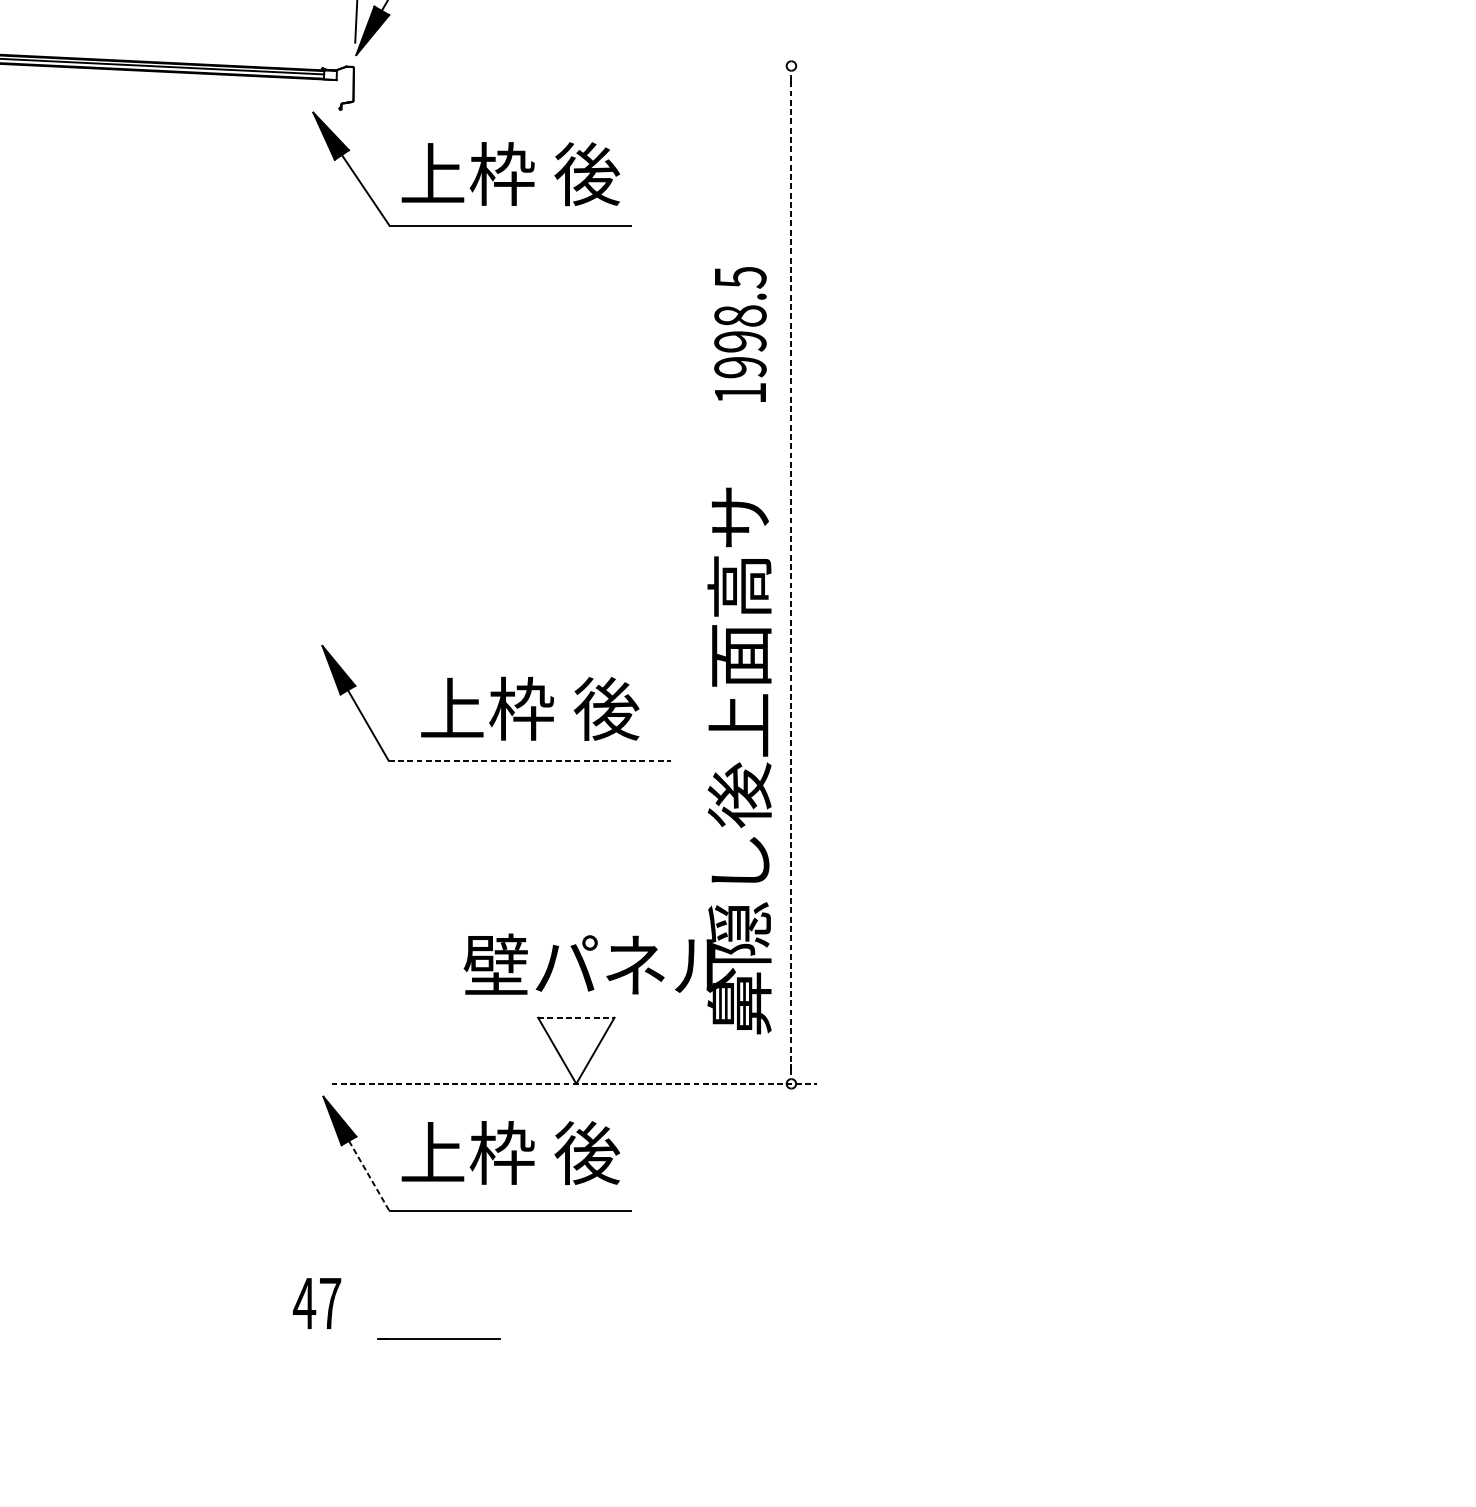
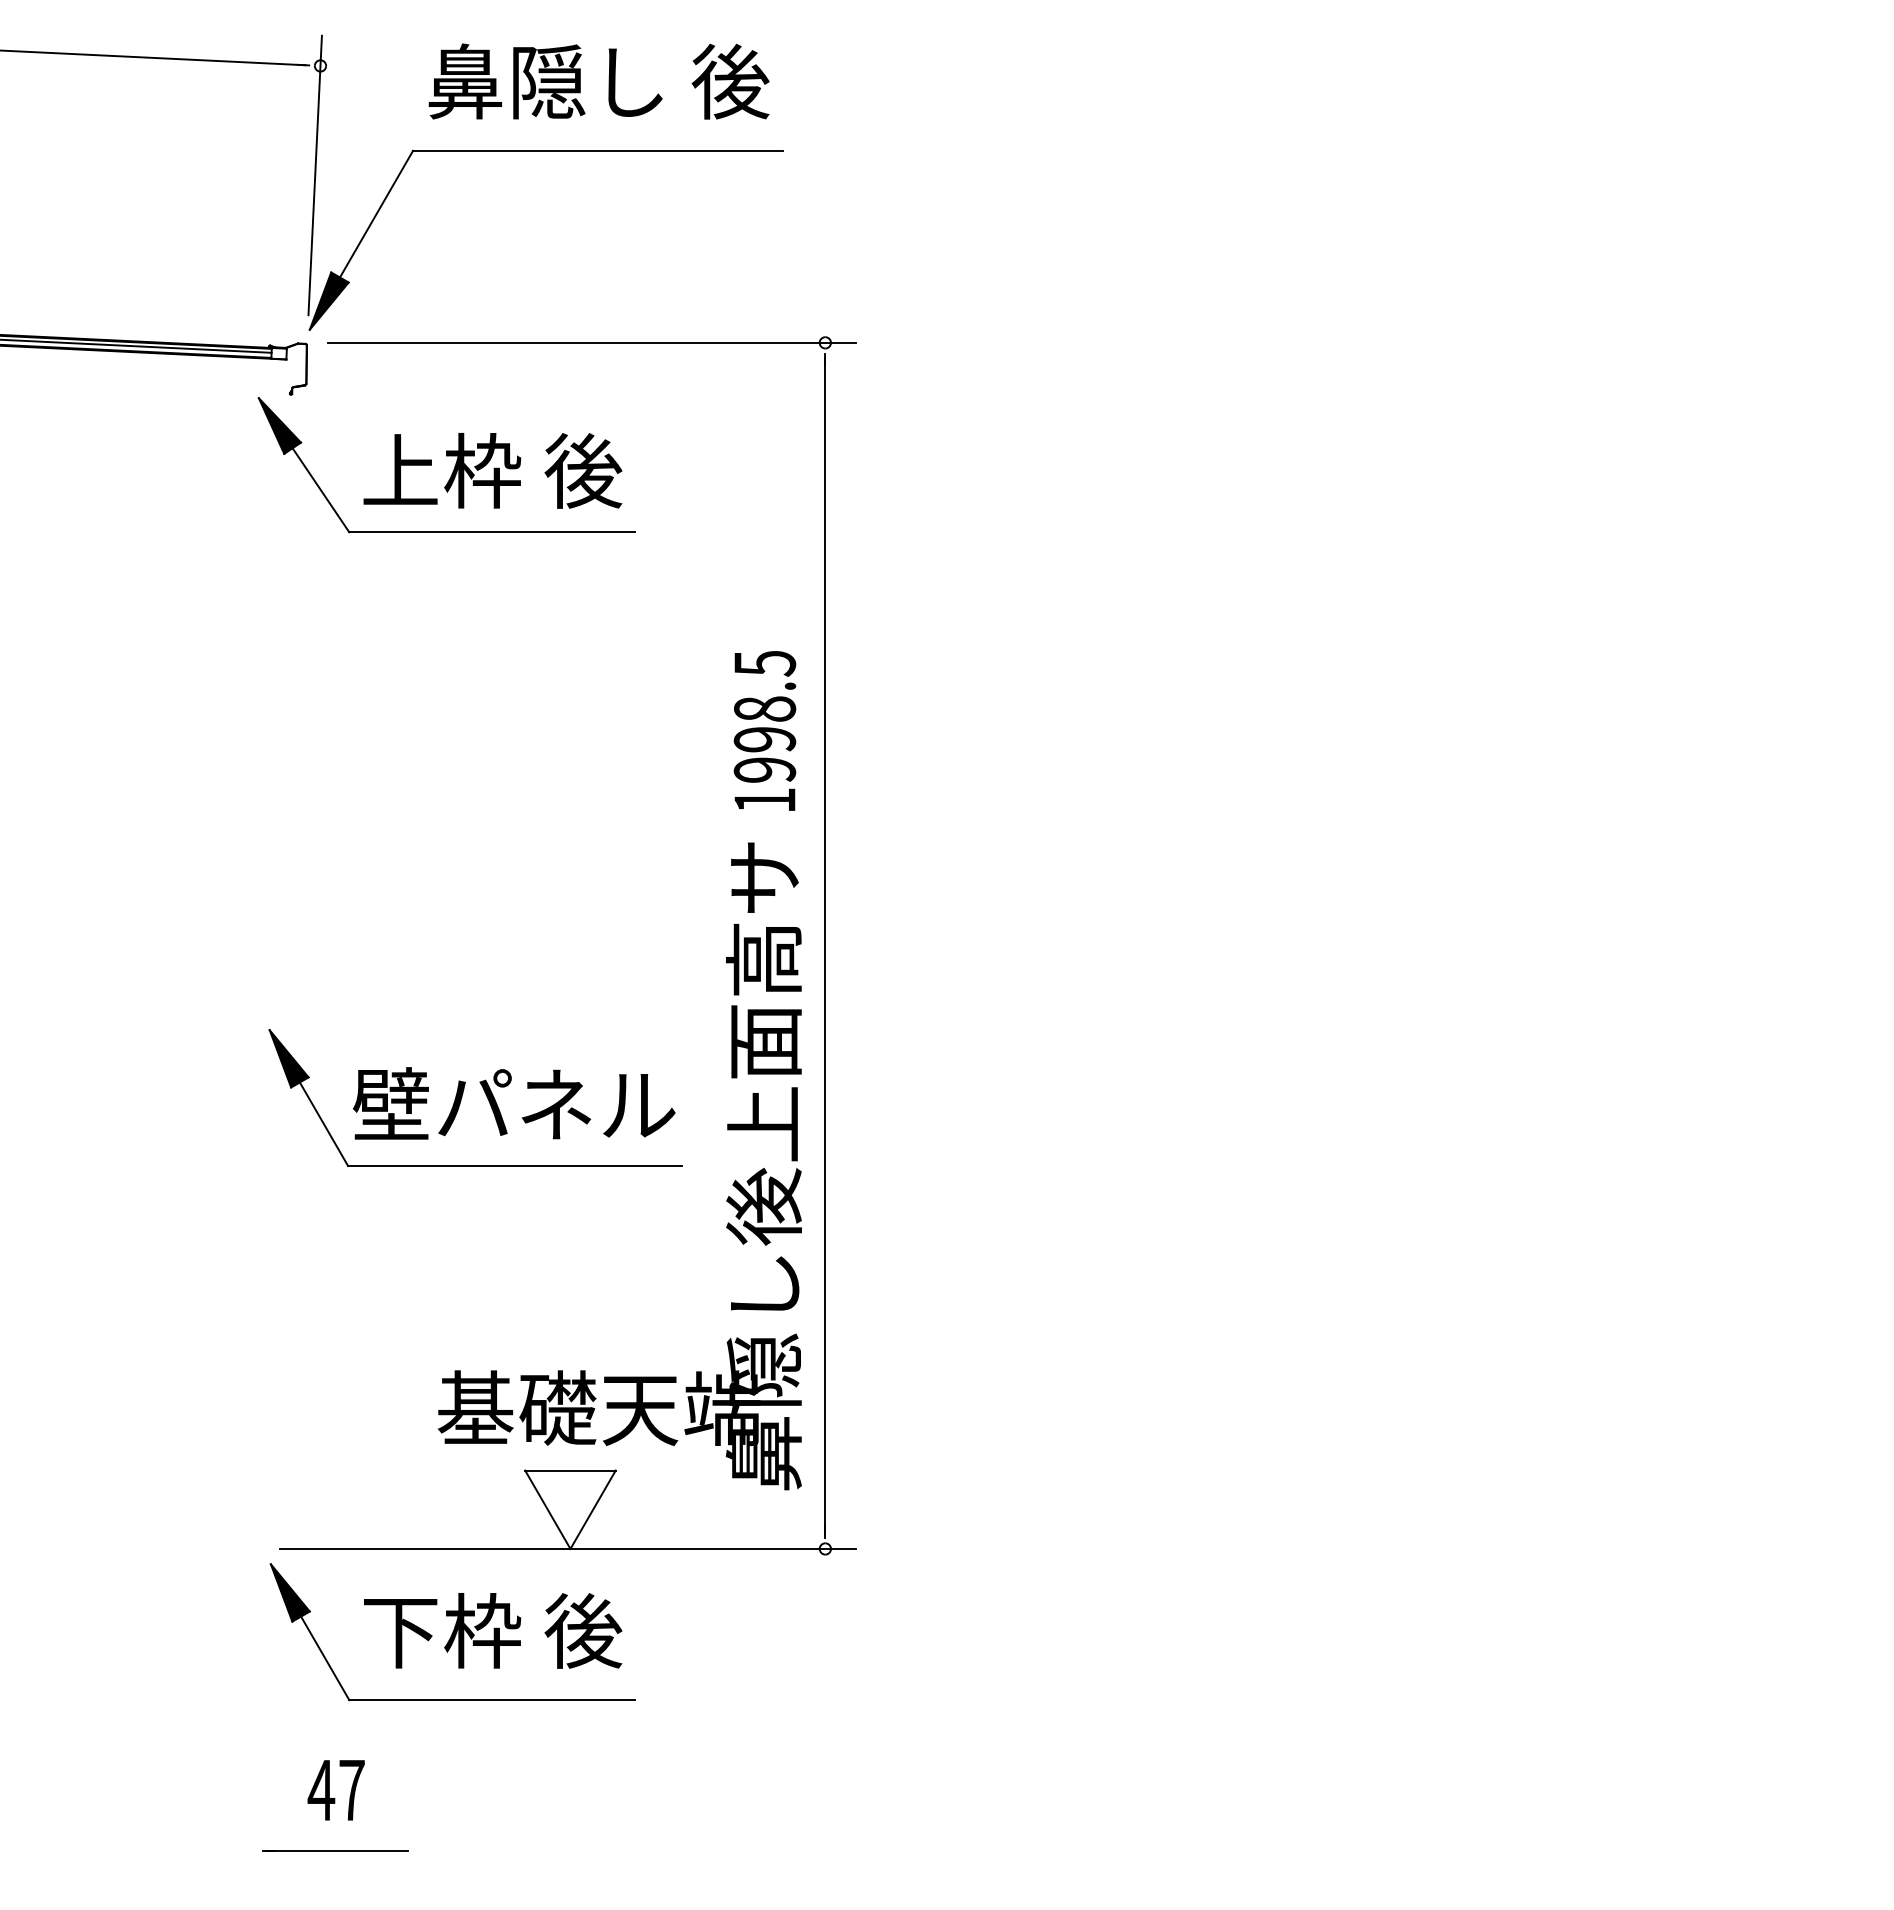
line: (594, 65) -> (591, 342), added
text: (740, 334) -> (764, 730), moved
line: (791, 574) -> (825, 945), dashed -> solid
text: (528, 708) -> (513, 1104), 上枠 後 -> 壁パネル
line: (529, 760) -> (515, 1165), dashed -> solid
text: (599, 965) -> (598, 1408), 壁パネル -> 基礎天端
line: (576, 1017) -> (570, 1470), dashed -> solid
line: (573, 1083) -> (567, 1548), dashed -> solid
text: (432, 1153) -> (400, 1631), 上枠 後 -> 下枠 後
line: (369, 1176) -> (325, 1658), dashed -> solid
text: (316, 1303) -> (335, 1790), moved
line: (438, 1338) -> (335, 1850), moved

